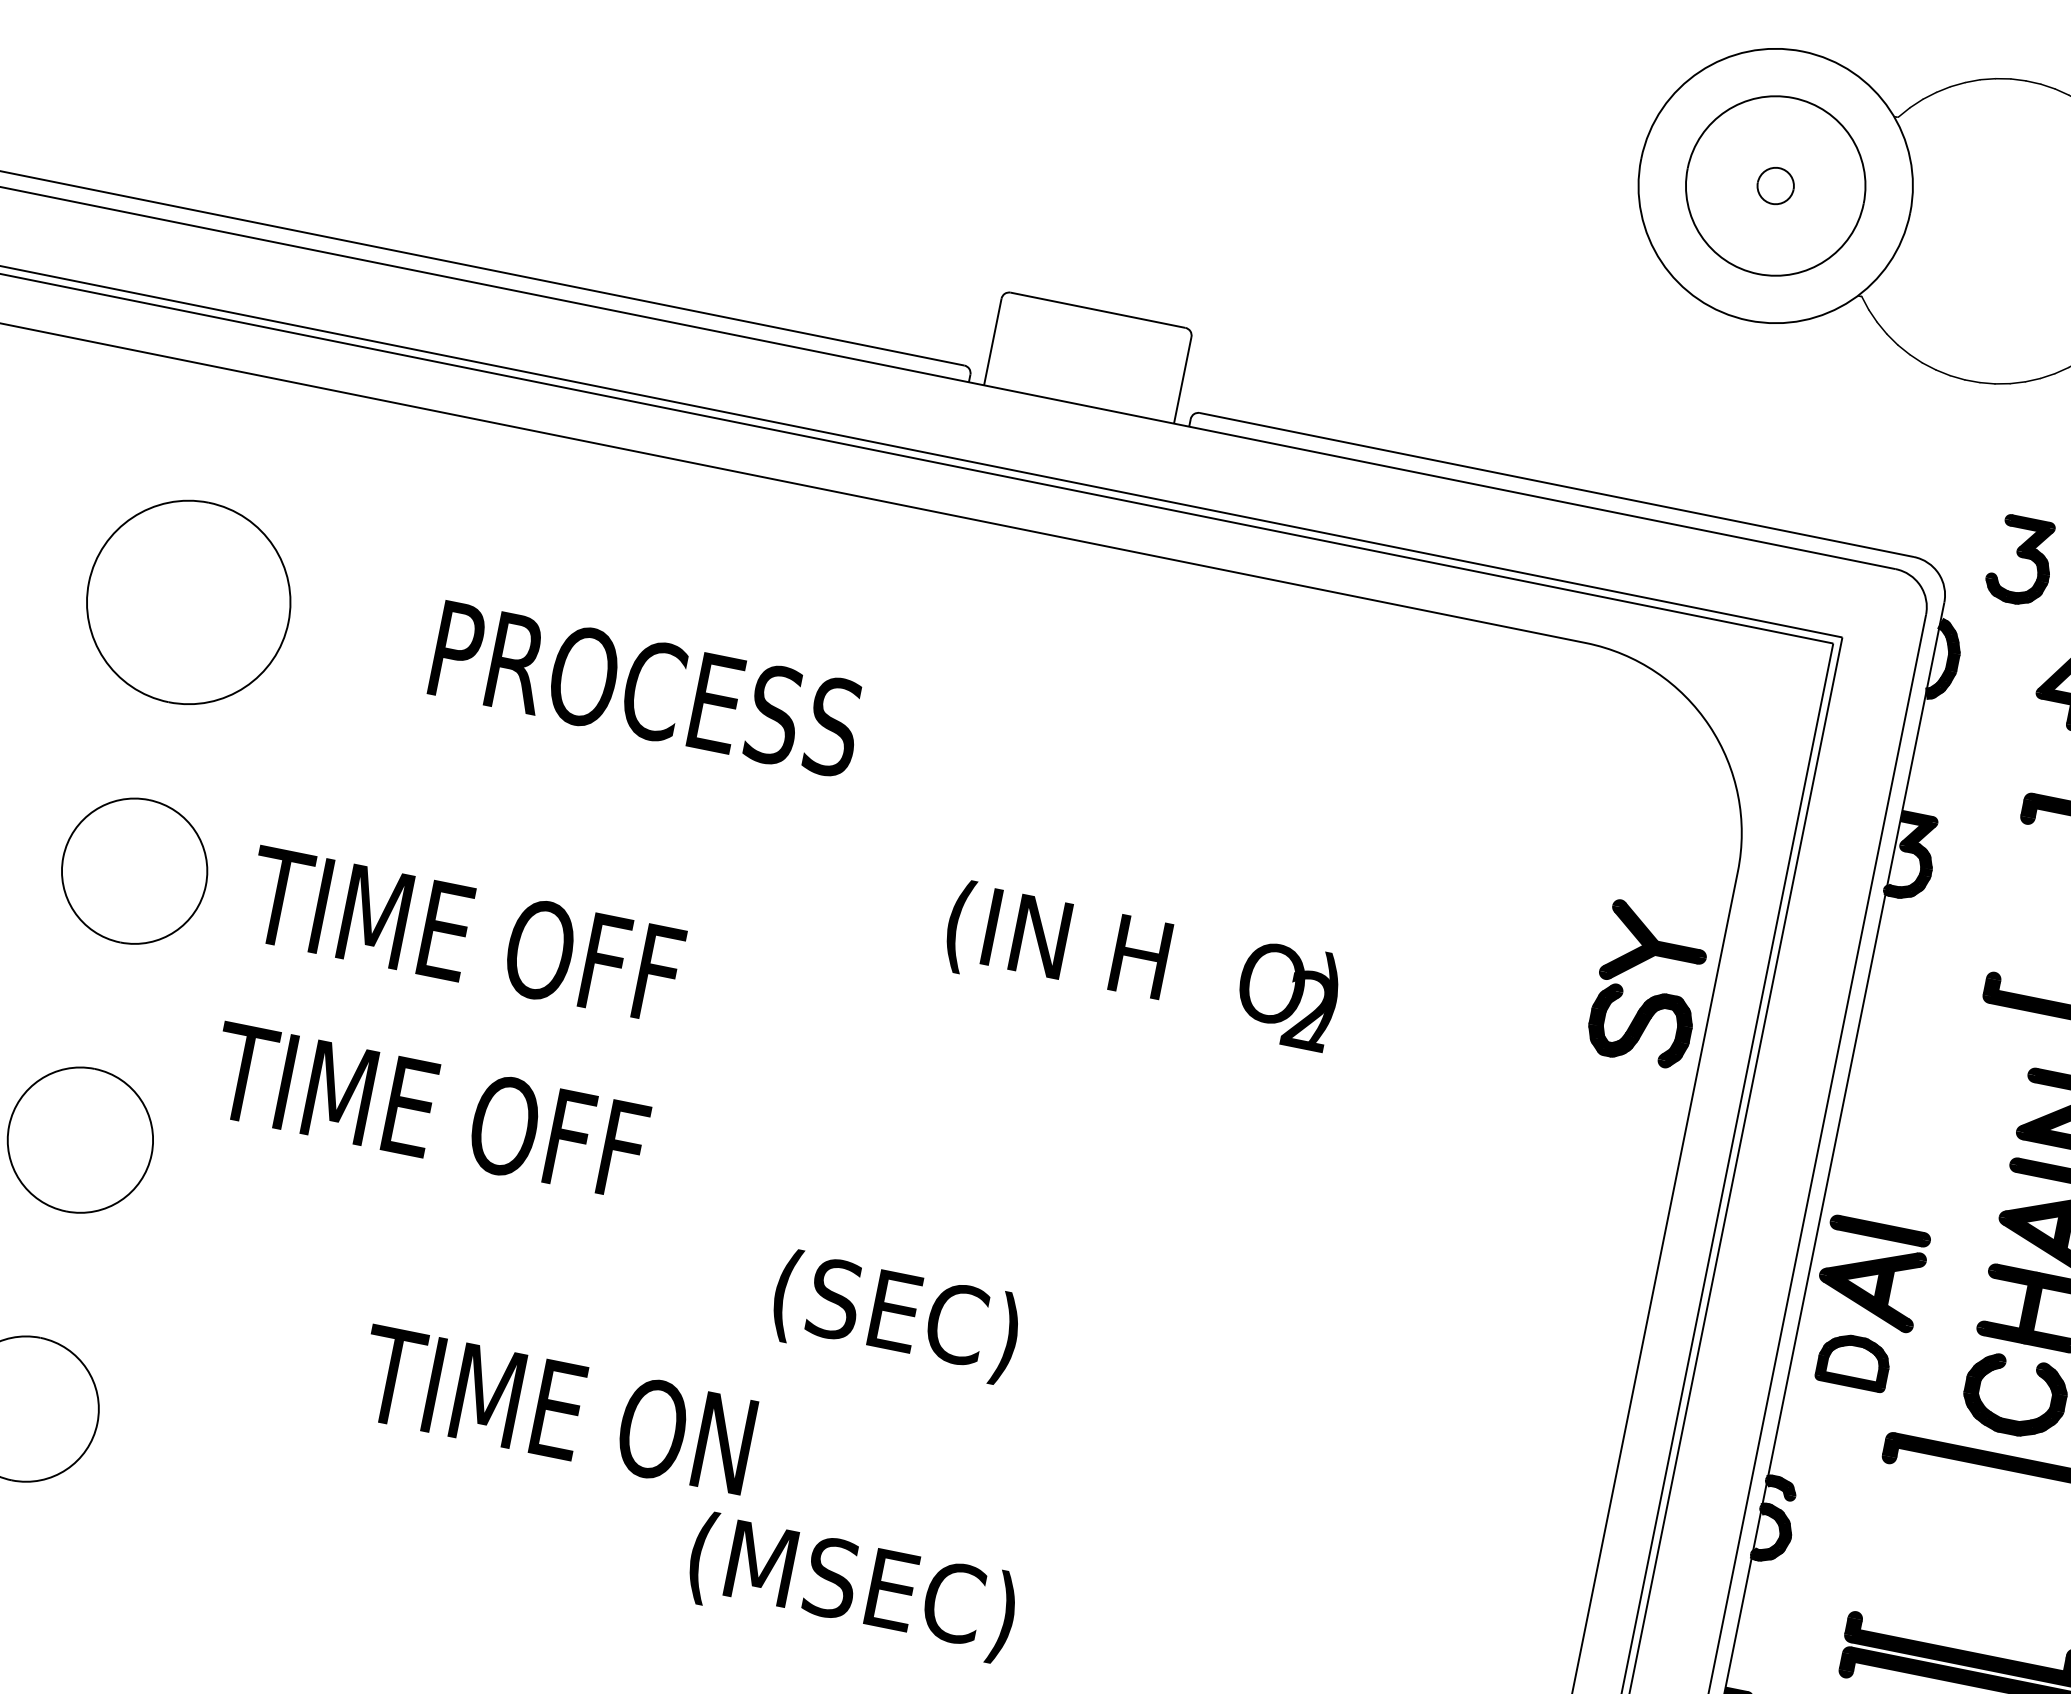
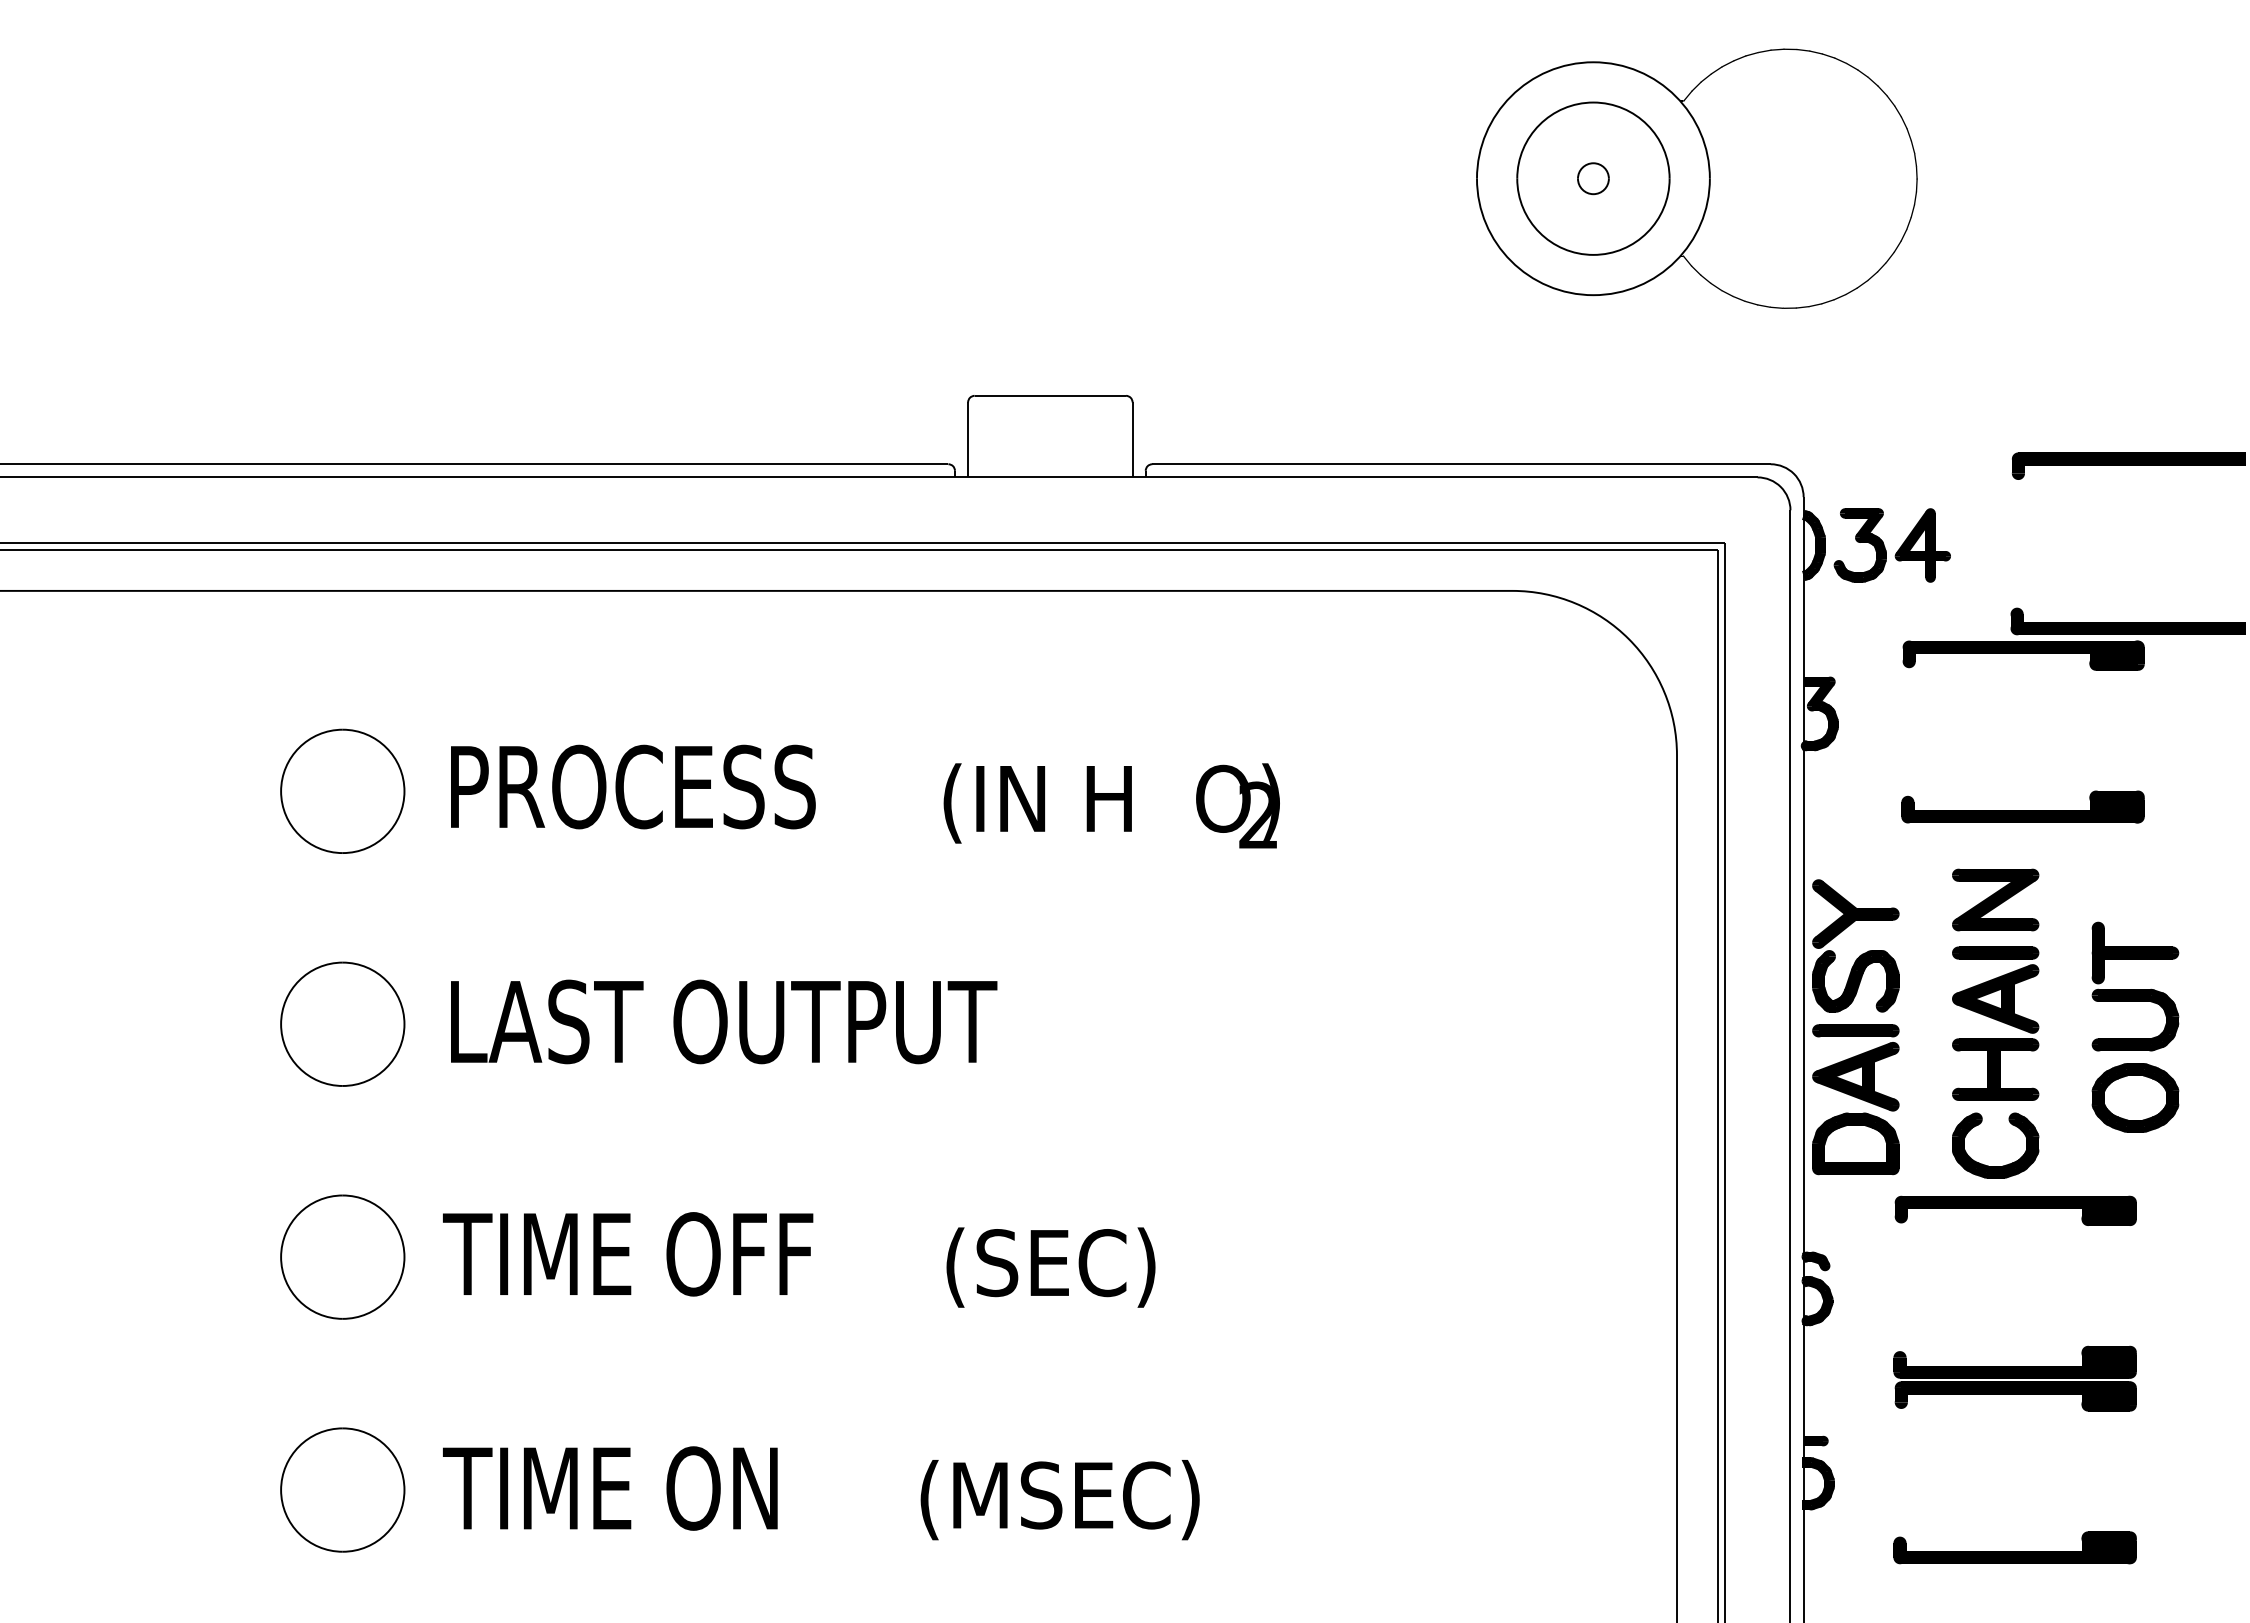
part: (2019, 560) -> (1859, 545), moved
part: (188, 601) -> (342, 790), size x0.71
text: (646, 688) -> (633, 786), moved
text: (570, 955) -> (719, 1021), TIME OFF -> LAST OUTPUT
text: (1141, 965) -> (1111, 805), moved
part: (1654, 995) -> (1862, 953), moved
text: (429, 1111) -> (628, 1254), moved
part: (1853, 1361) -> (1855, 1143), size x1.43
text: (556, 1409) -> (610, 1488), moved

